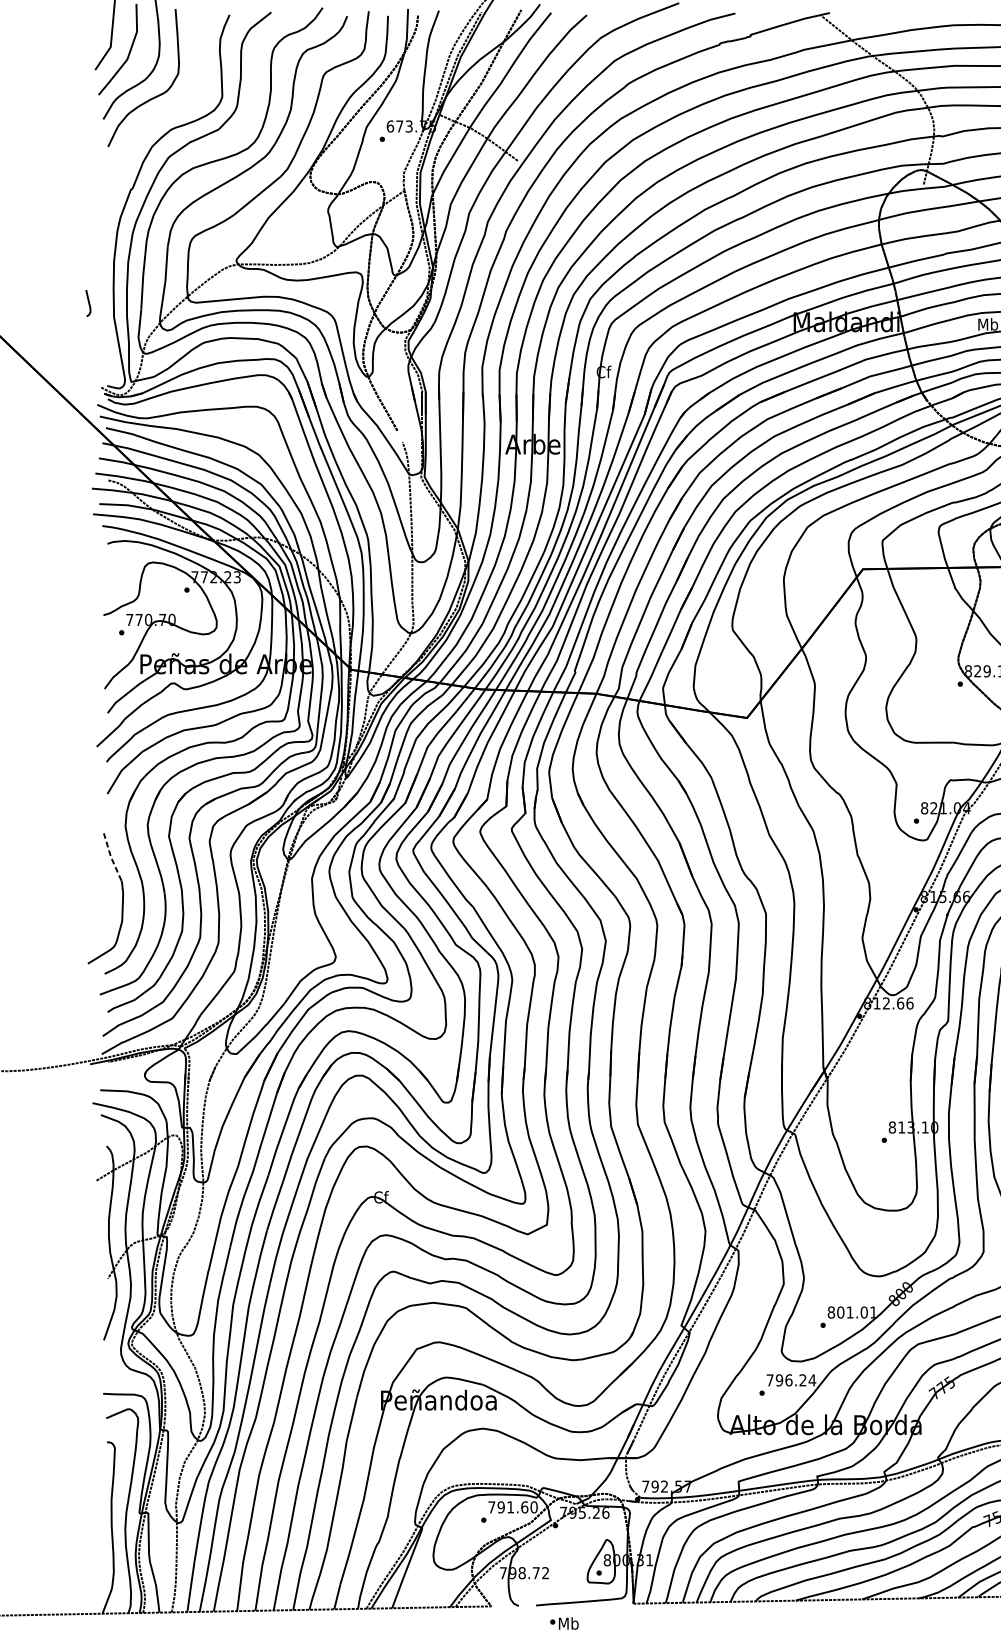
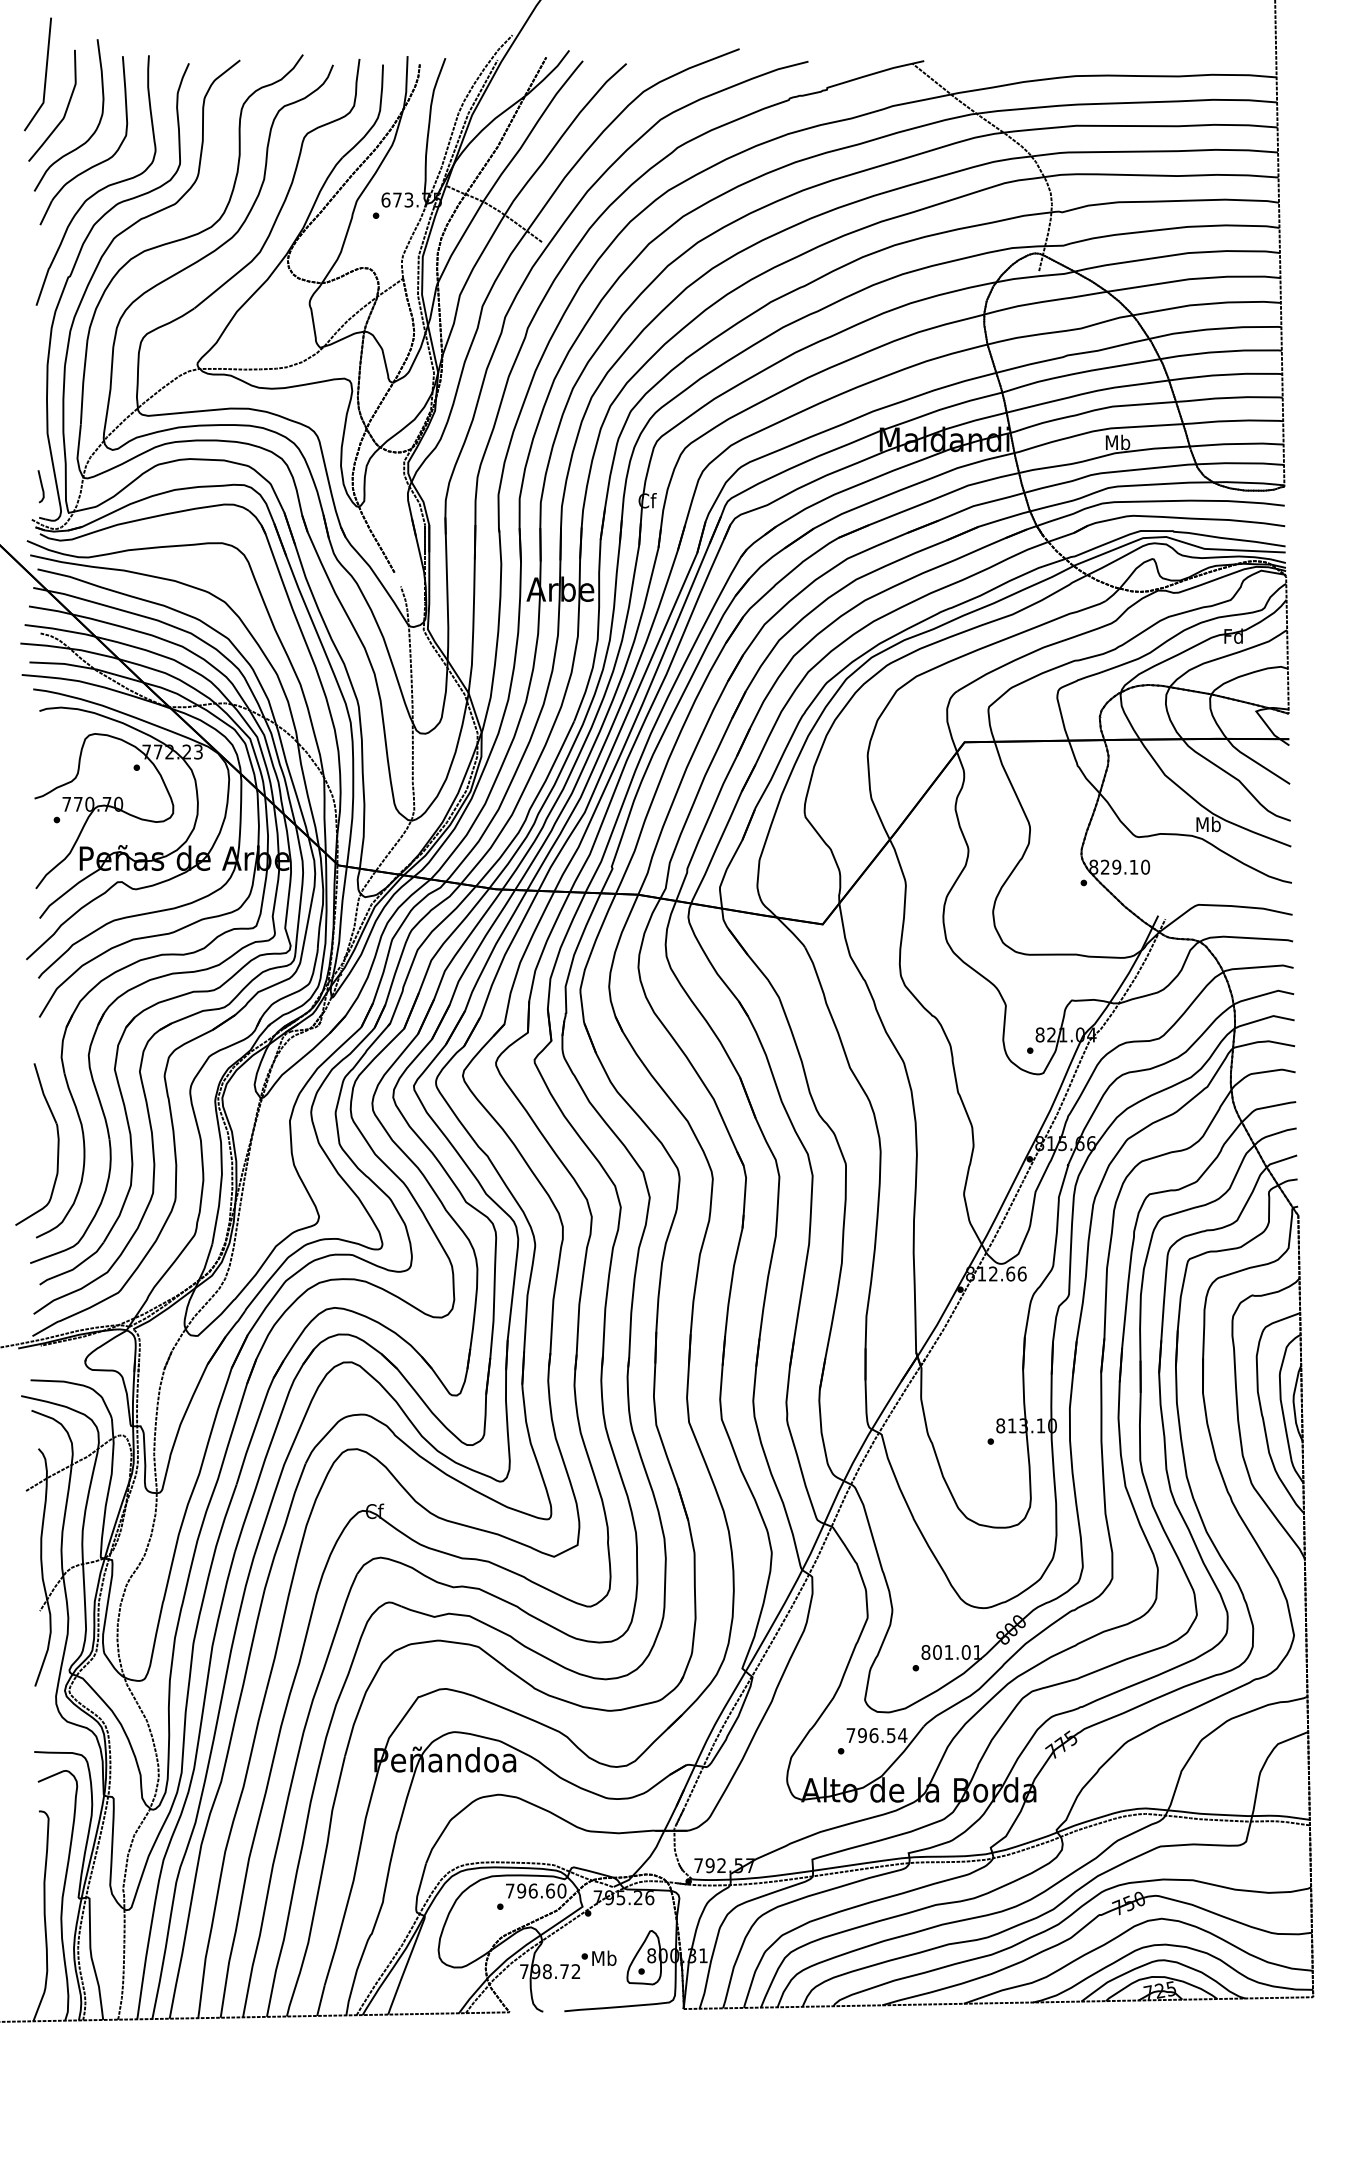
curve: (156, 117) -> (99, 189), added
curve: (88, 303) -> (41, 486), moved
line: (110, 856) -> (43, 1094), dashed -> solid
text: (803, 1380) -> (891, 1735), 796.24 -> 796.54
text: (510, 1506) -> (532, 1890), 791.60 -> 796.60
text: (563, 1622) -> (598, 1957), moved

